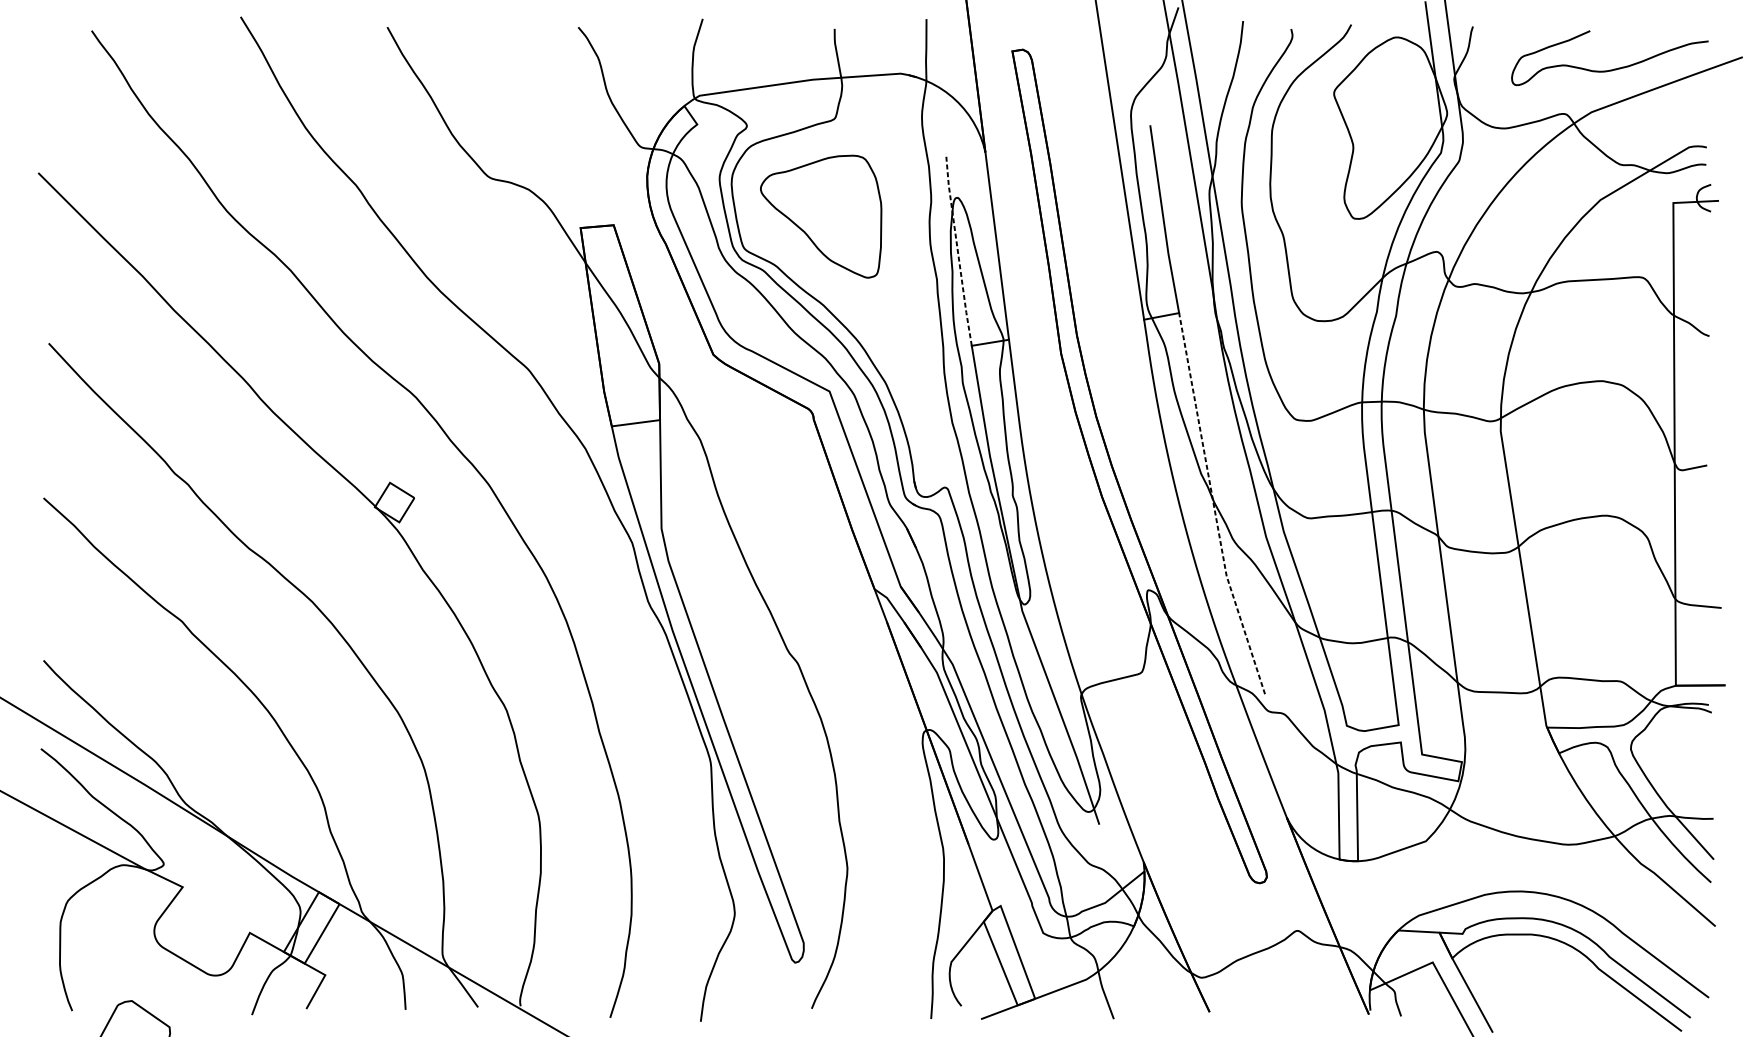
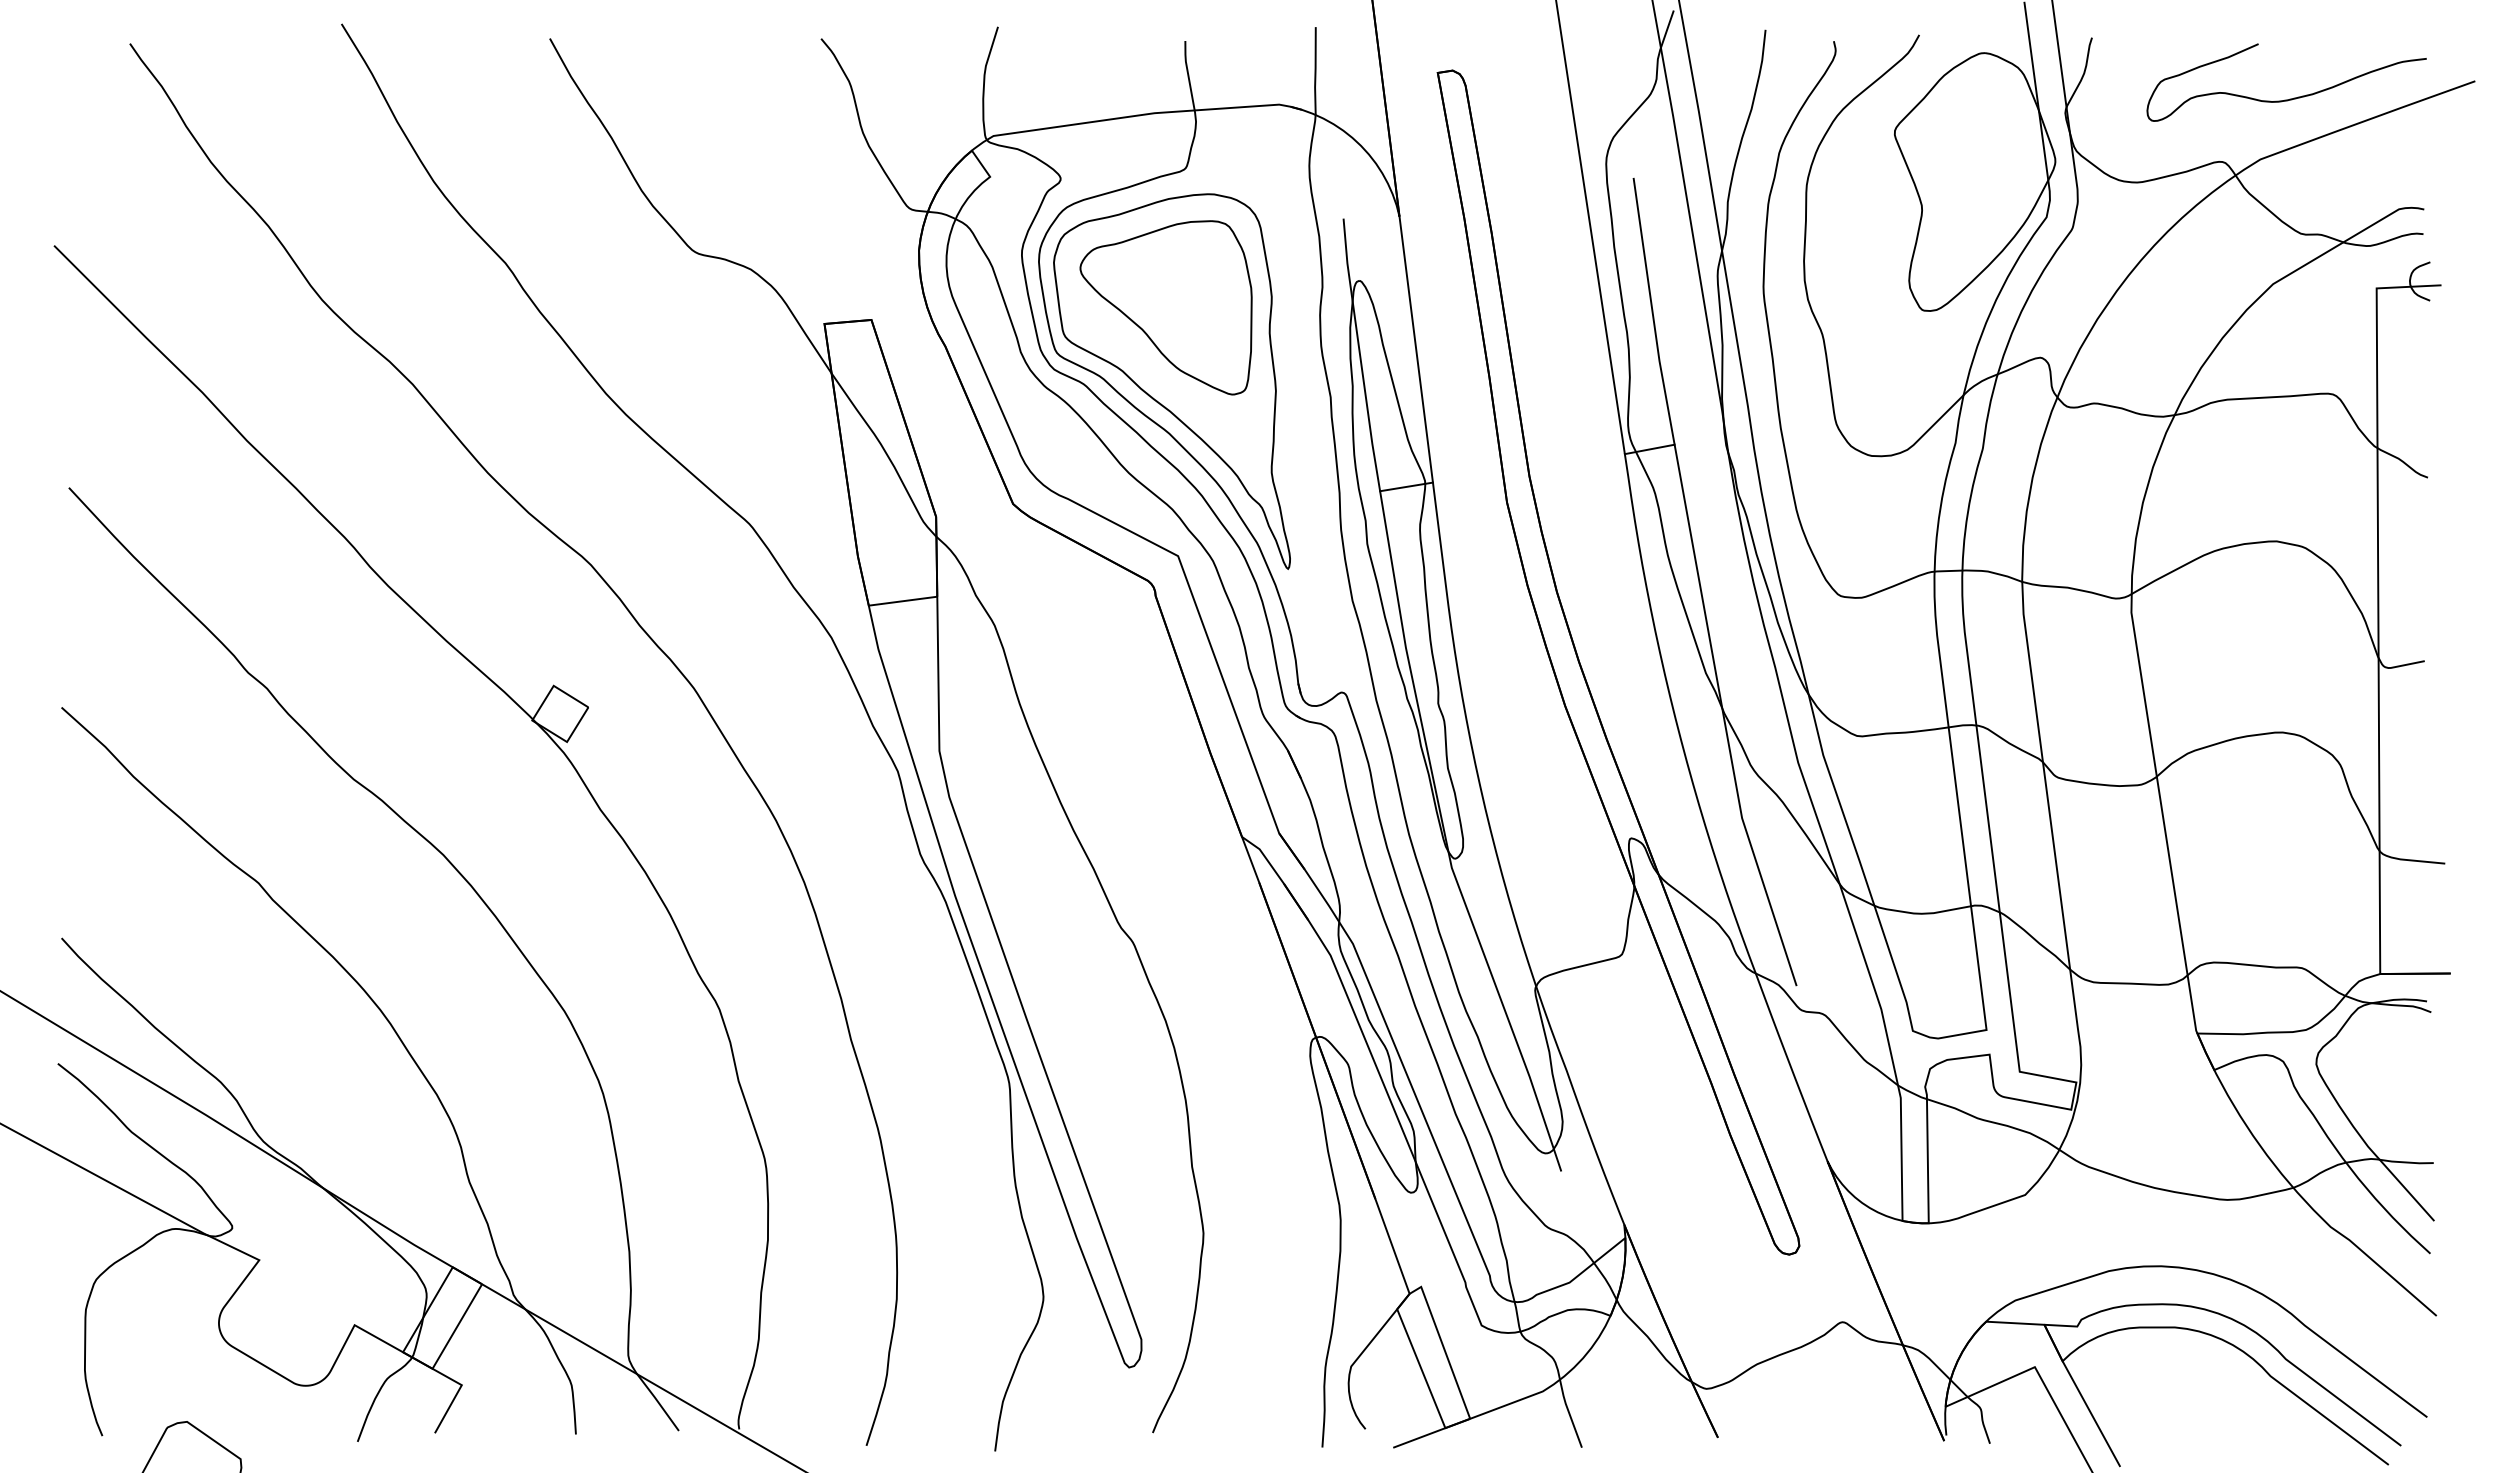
line: (957, 249) -> (1359, 354), dashed -> solid
part: (824, 268) -> (1171, 381), added
line: (1214, 505) -> (1724, 718), dashed -> solid

